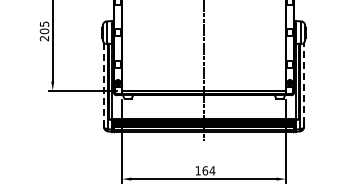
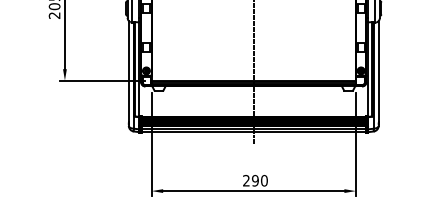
line: (103, 83) -> (128, 71), dashed -> solid
line: (304, 83) -> (379, 71), dashed -> solid
text: (205, 170) -> (255, 180), 164 -> 290

